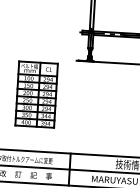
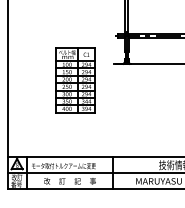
part: (36, 94) -> (75, 80), moved

